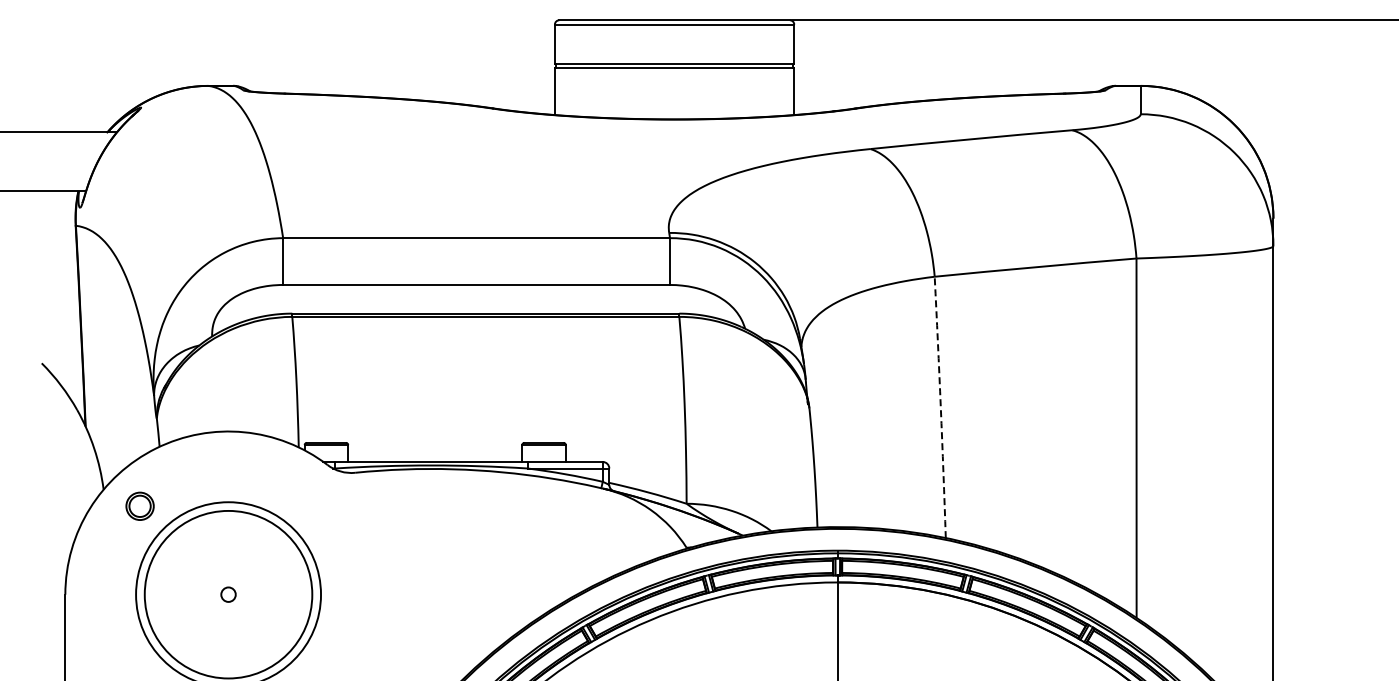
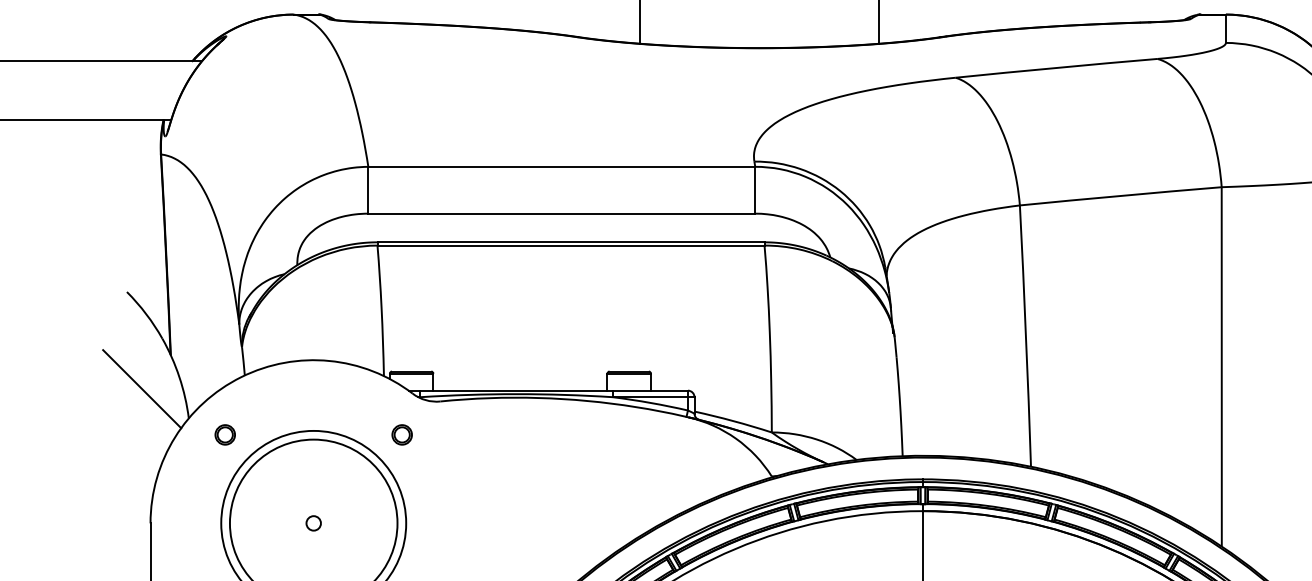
arc: (940, 407) -> (1025, 336), dashed -> solid
line: (56, 460) -> (141, 389), added
part: (139, 505) -> (224, 434), size x0.71
part: (316, 505) -> (401, 434), added

